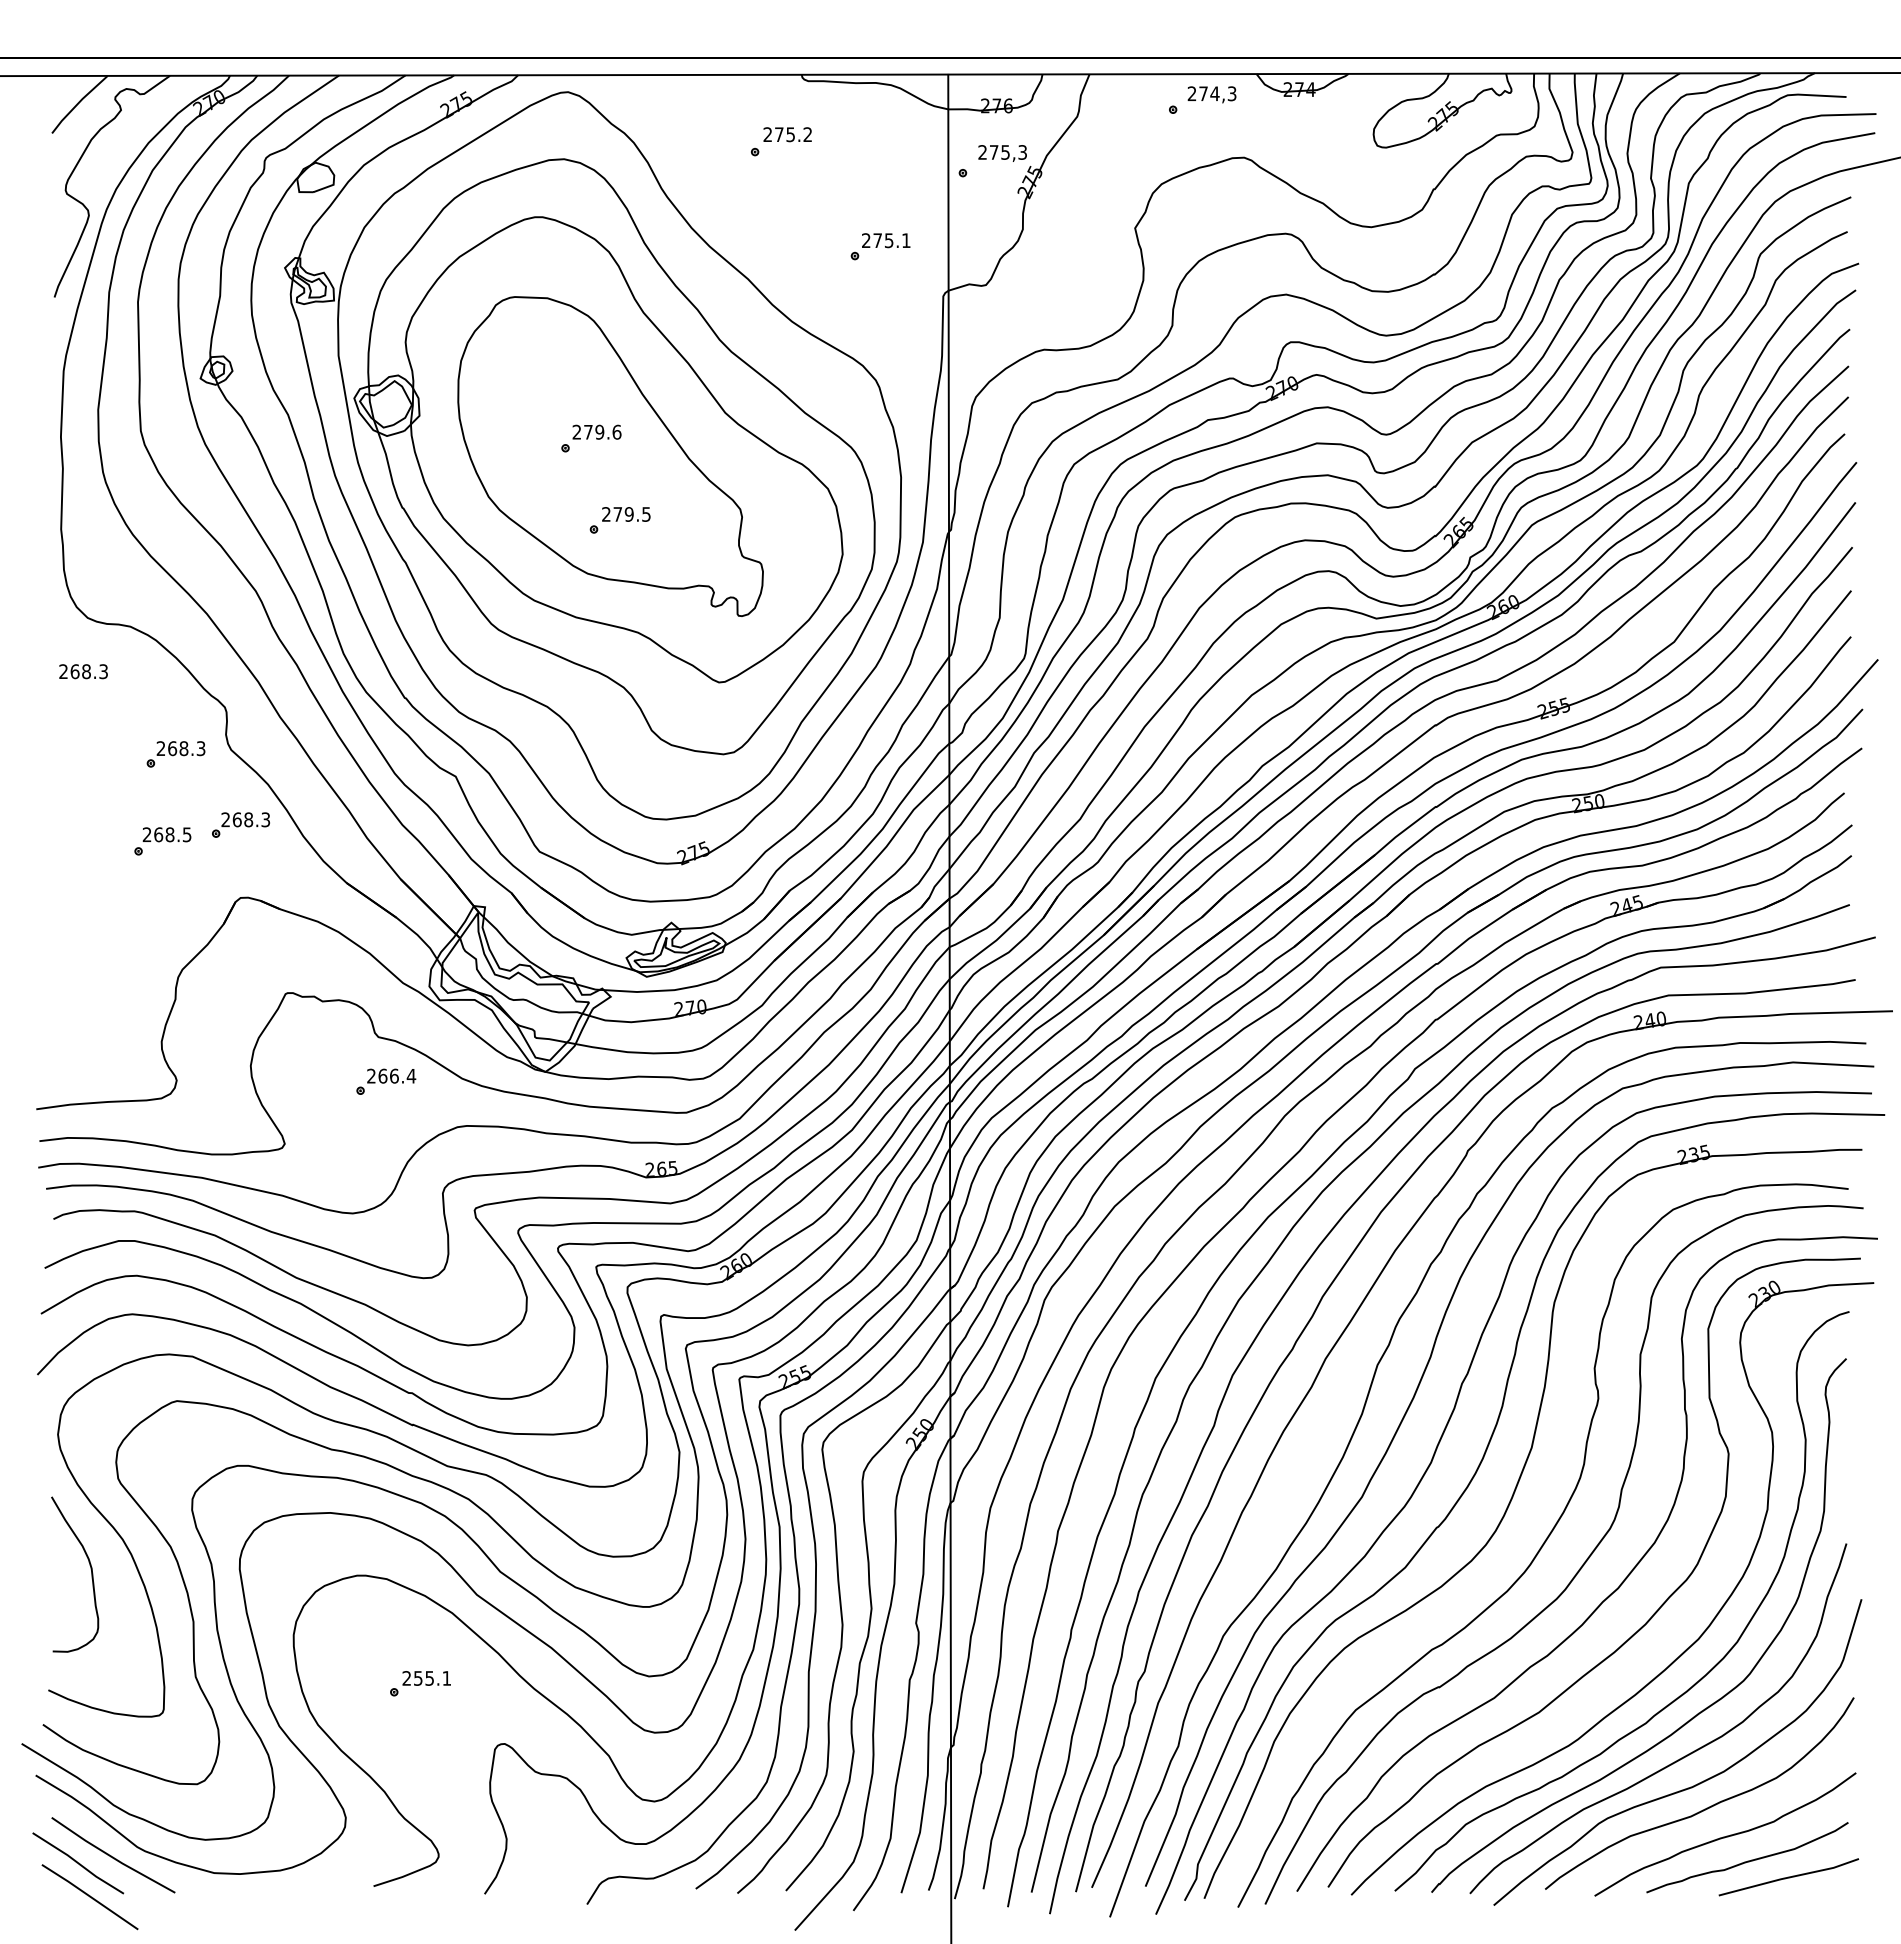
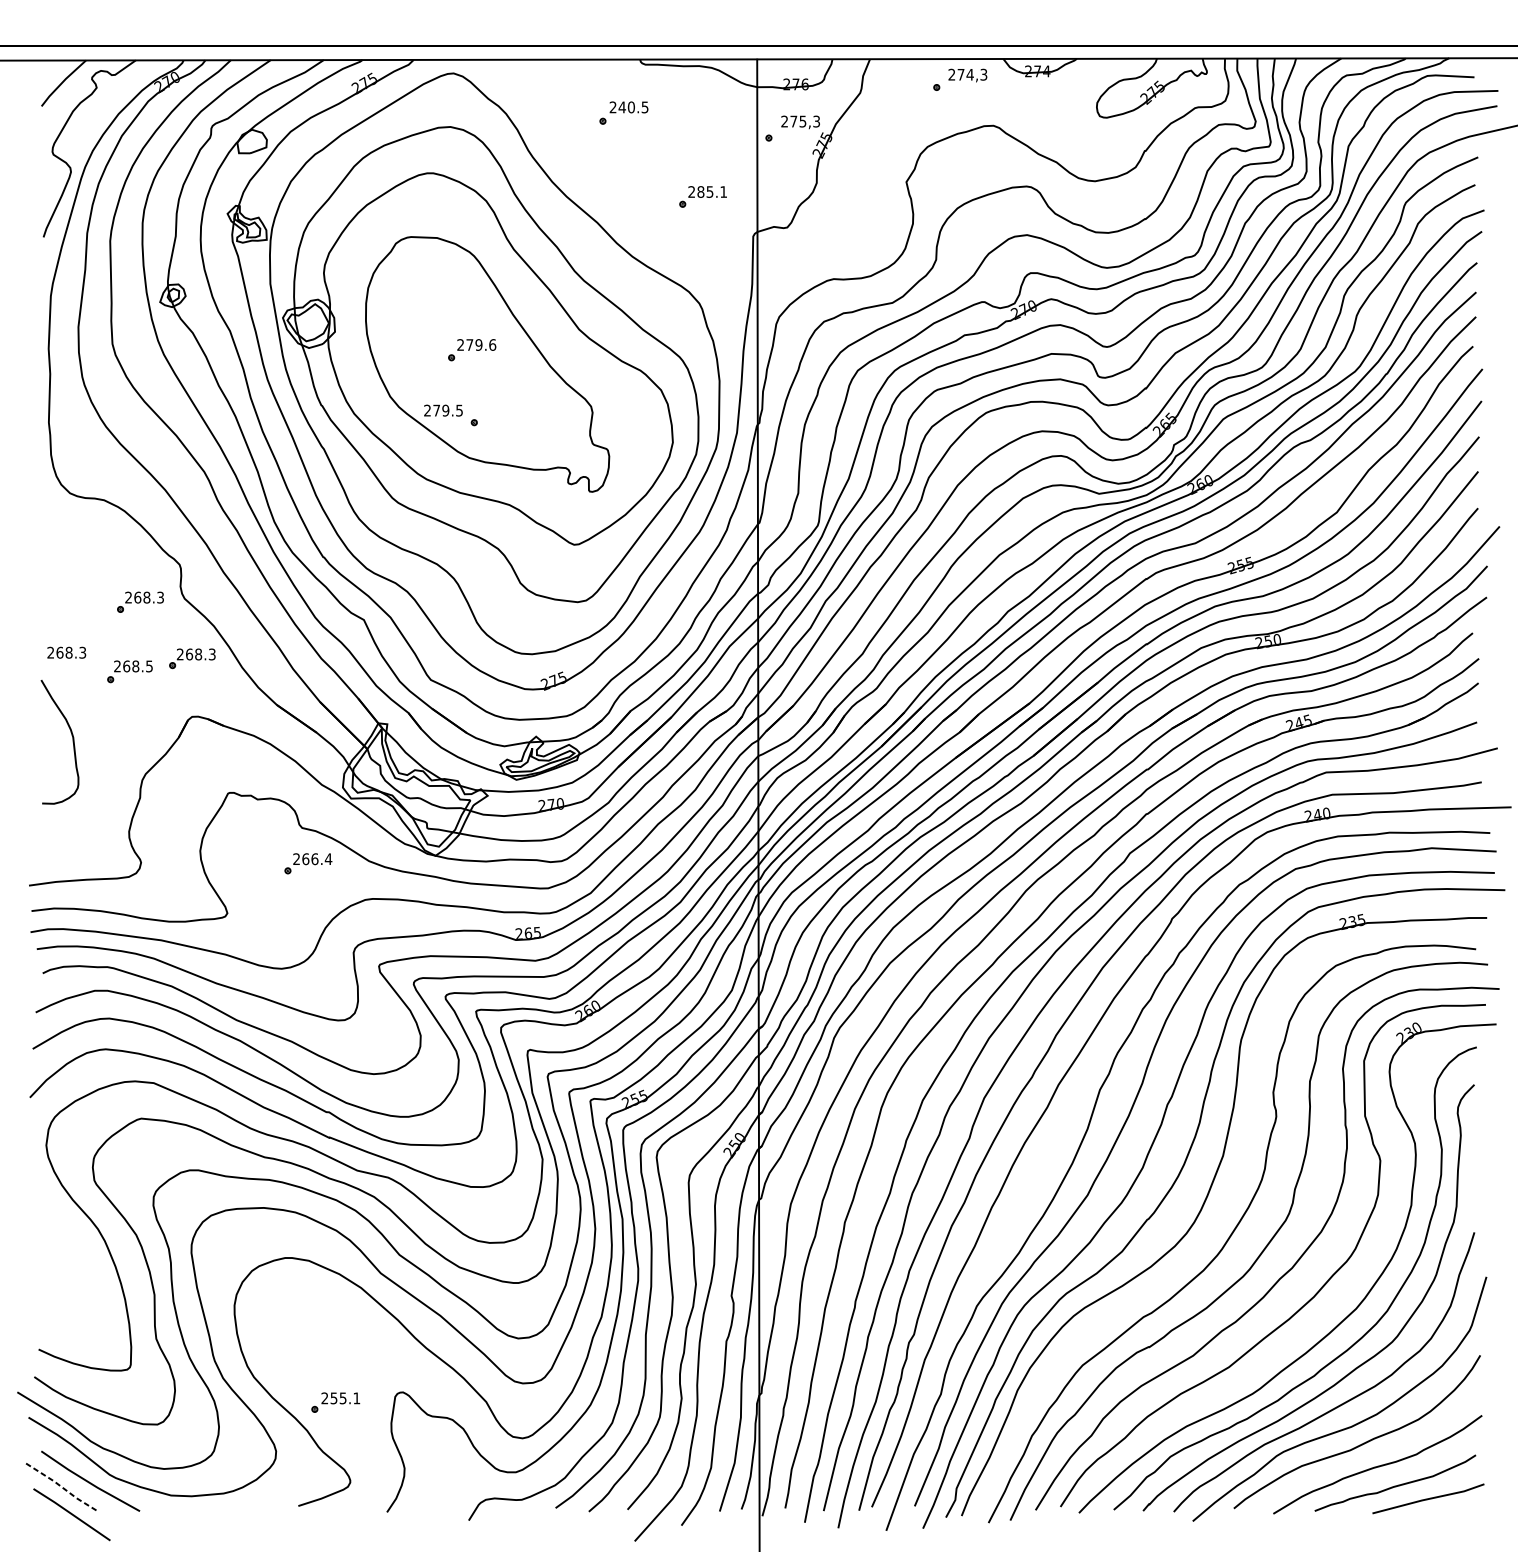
text: (792, 134) -> (632, 107), 275.2 -> 240.5
text: (877, 240) -> (700, 191), 275.1 -> 285.1
text: (626, 514) -> (443, 410), moved
text: (83, 671) -> (66, 652), moved
curve: (90, 1569) -> (72, 738), moved
part: (420, 1683) -> (335, 1402), moved
line: (78, 1863) -> (62, 1487), solid -> dashed

